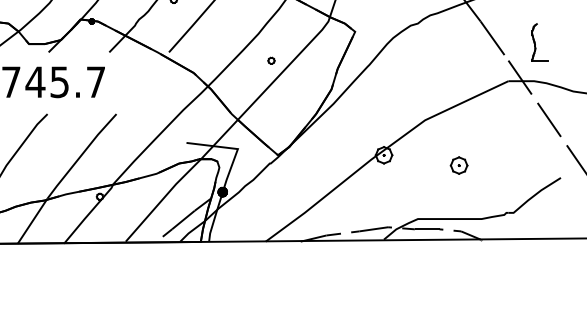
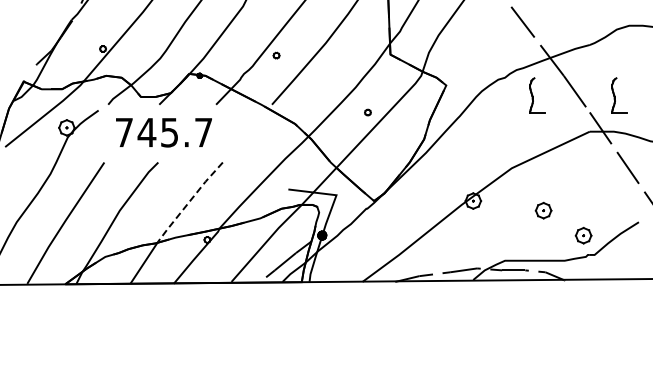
part: (452, 42) -> (537, 95), added
line: (80, 155) -> (189, 201), solid -> dashed
part: (501, 192) -> (583, 235), added

